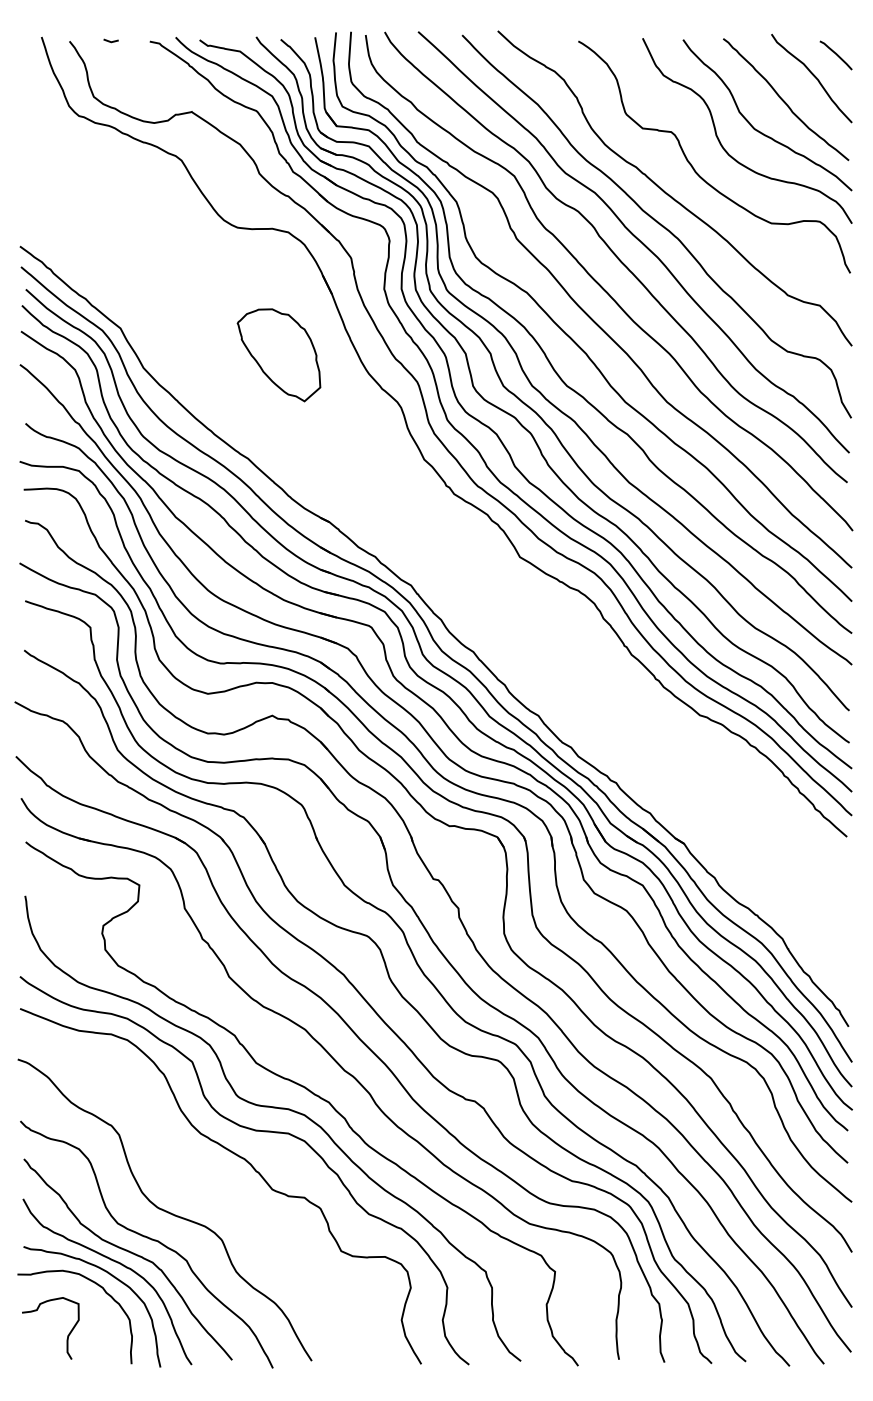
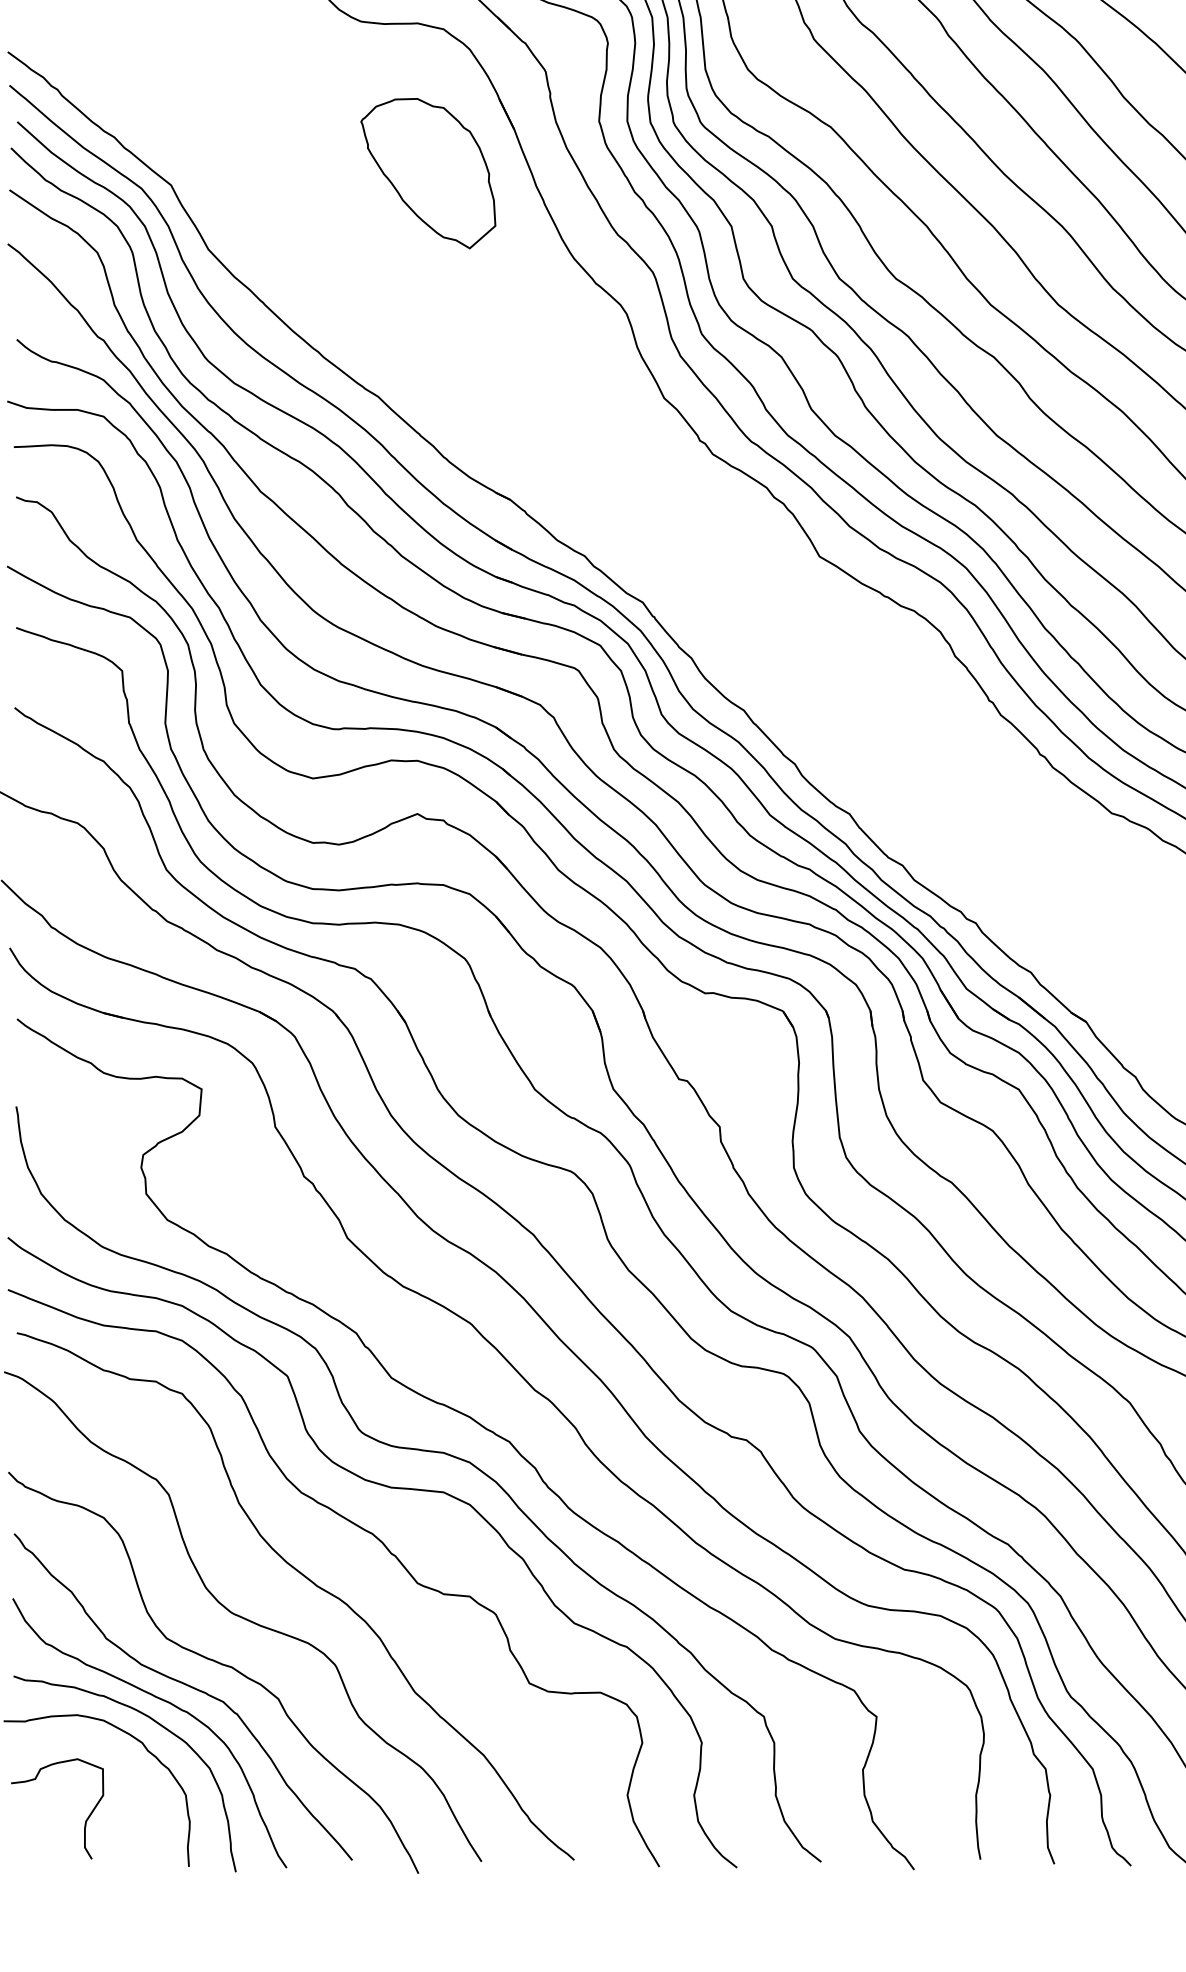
part: (278, 355) -> (427, 173), moved
curve: (205, 1188) -> (308, 1581), added

